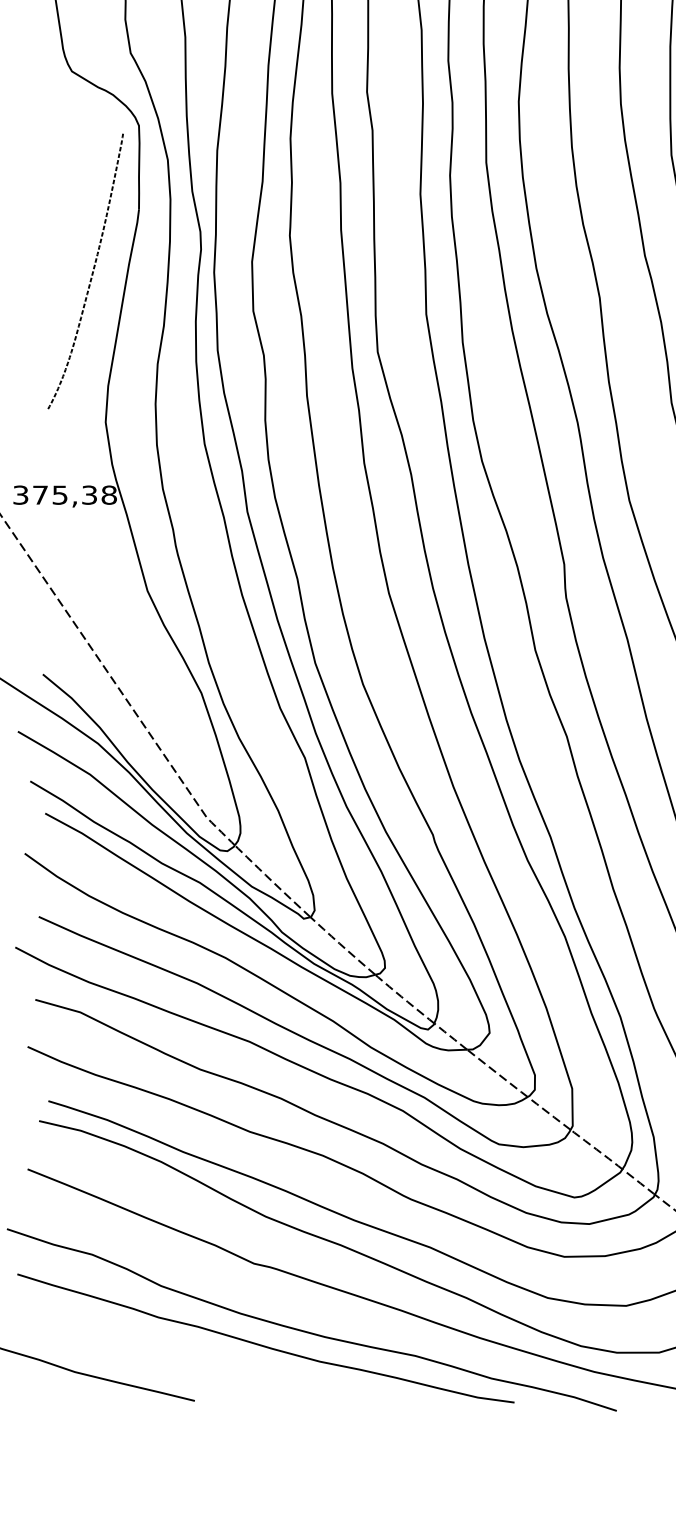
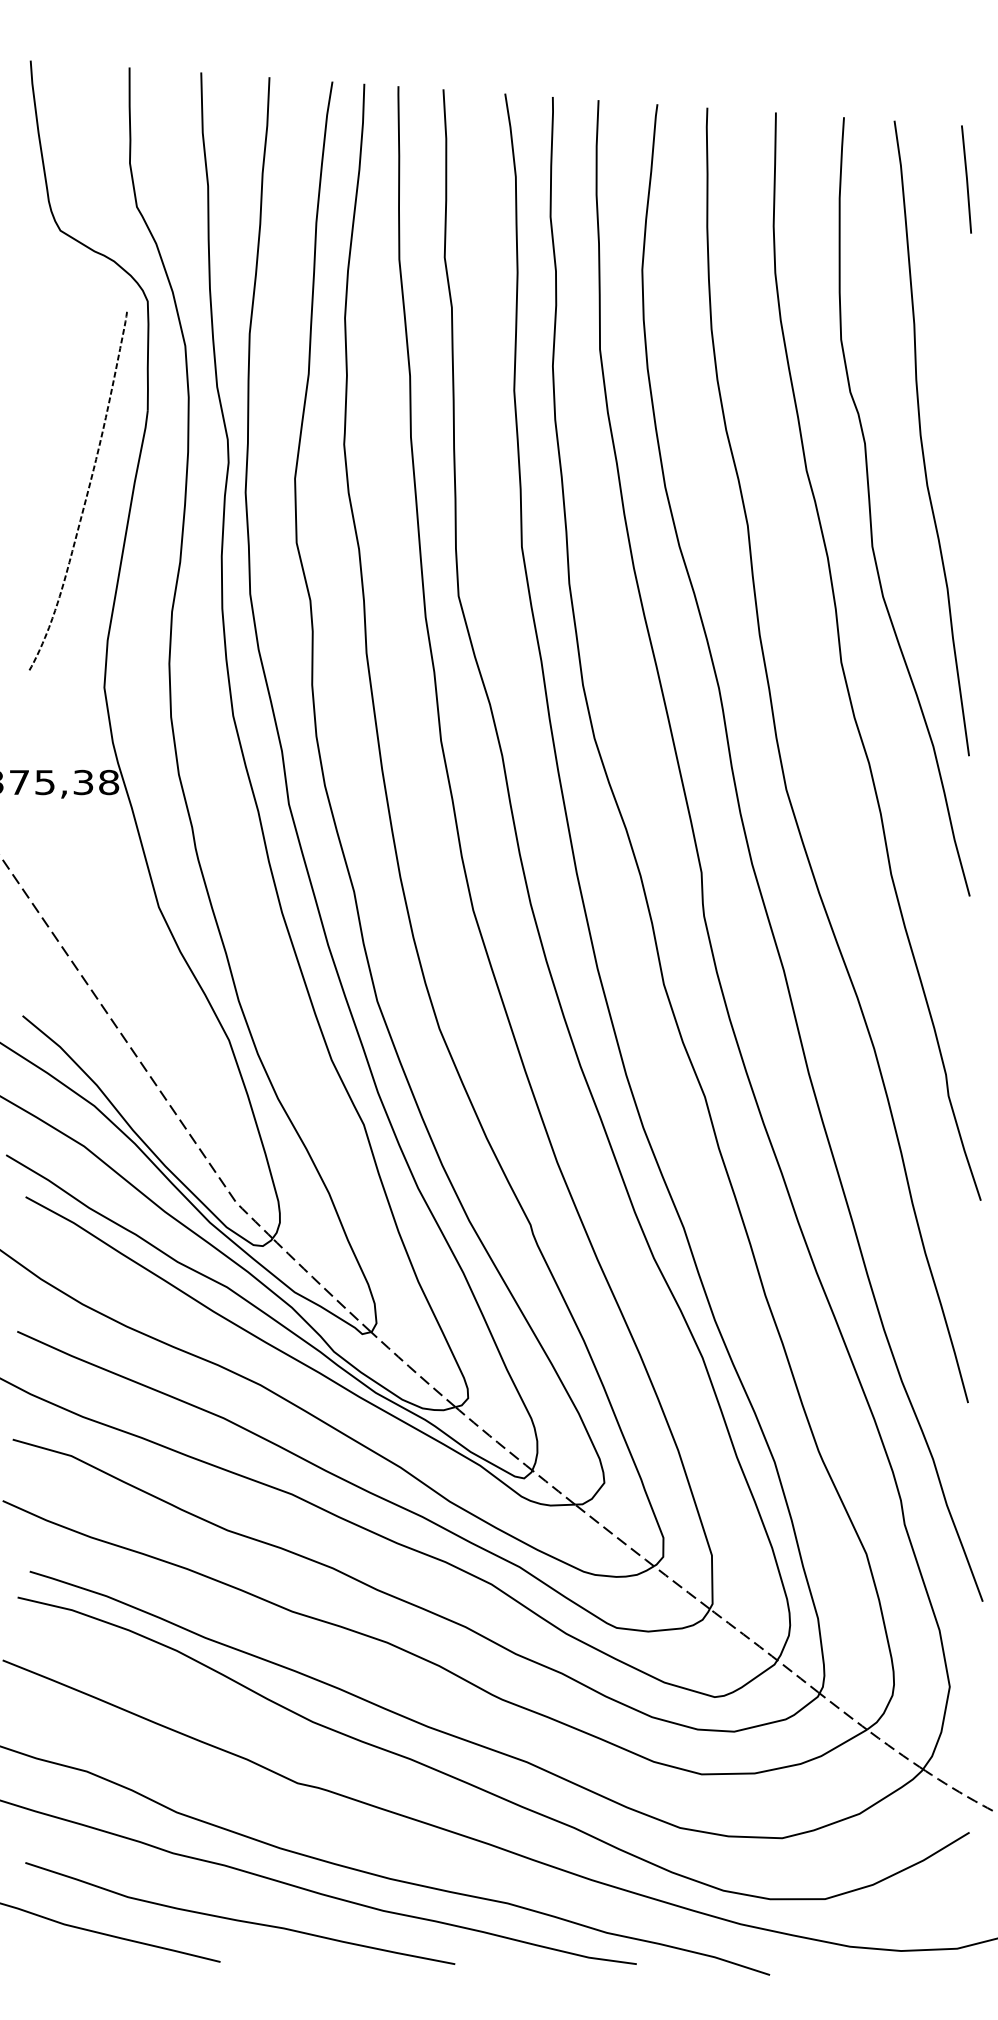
curve: (209, 1368) -> (239, 1919), added

